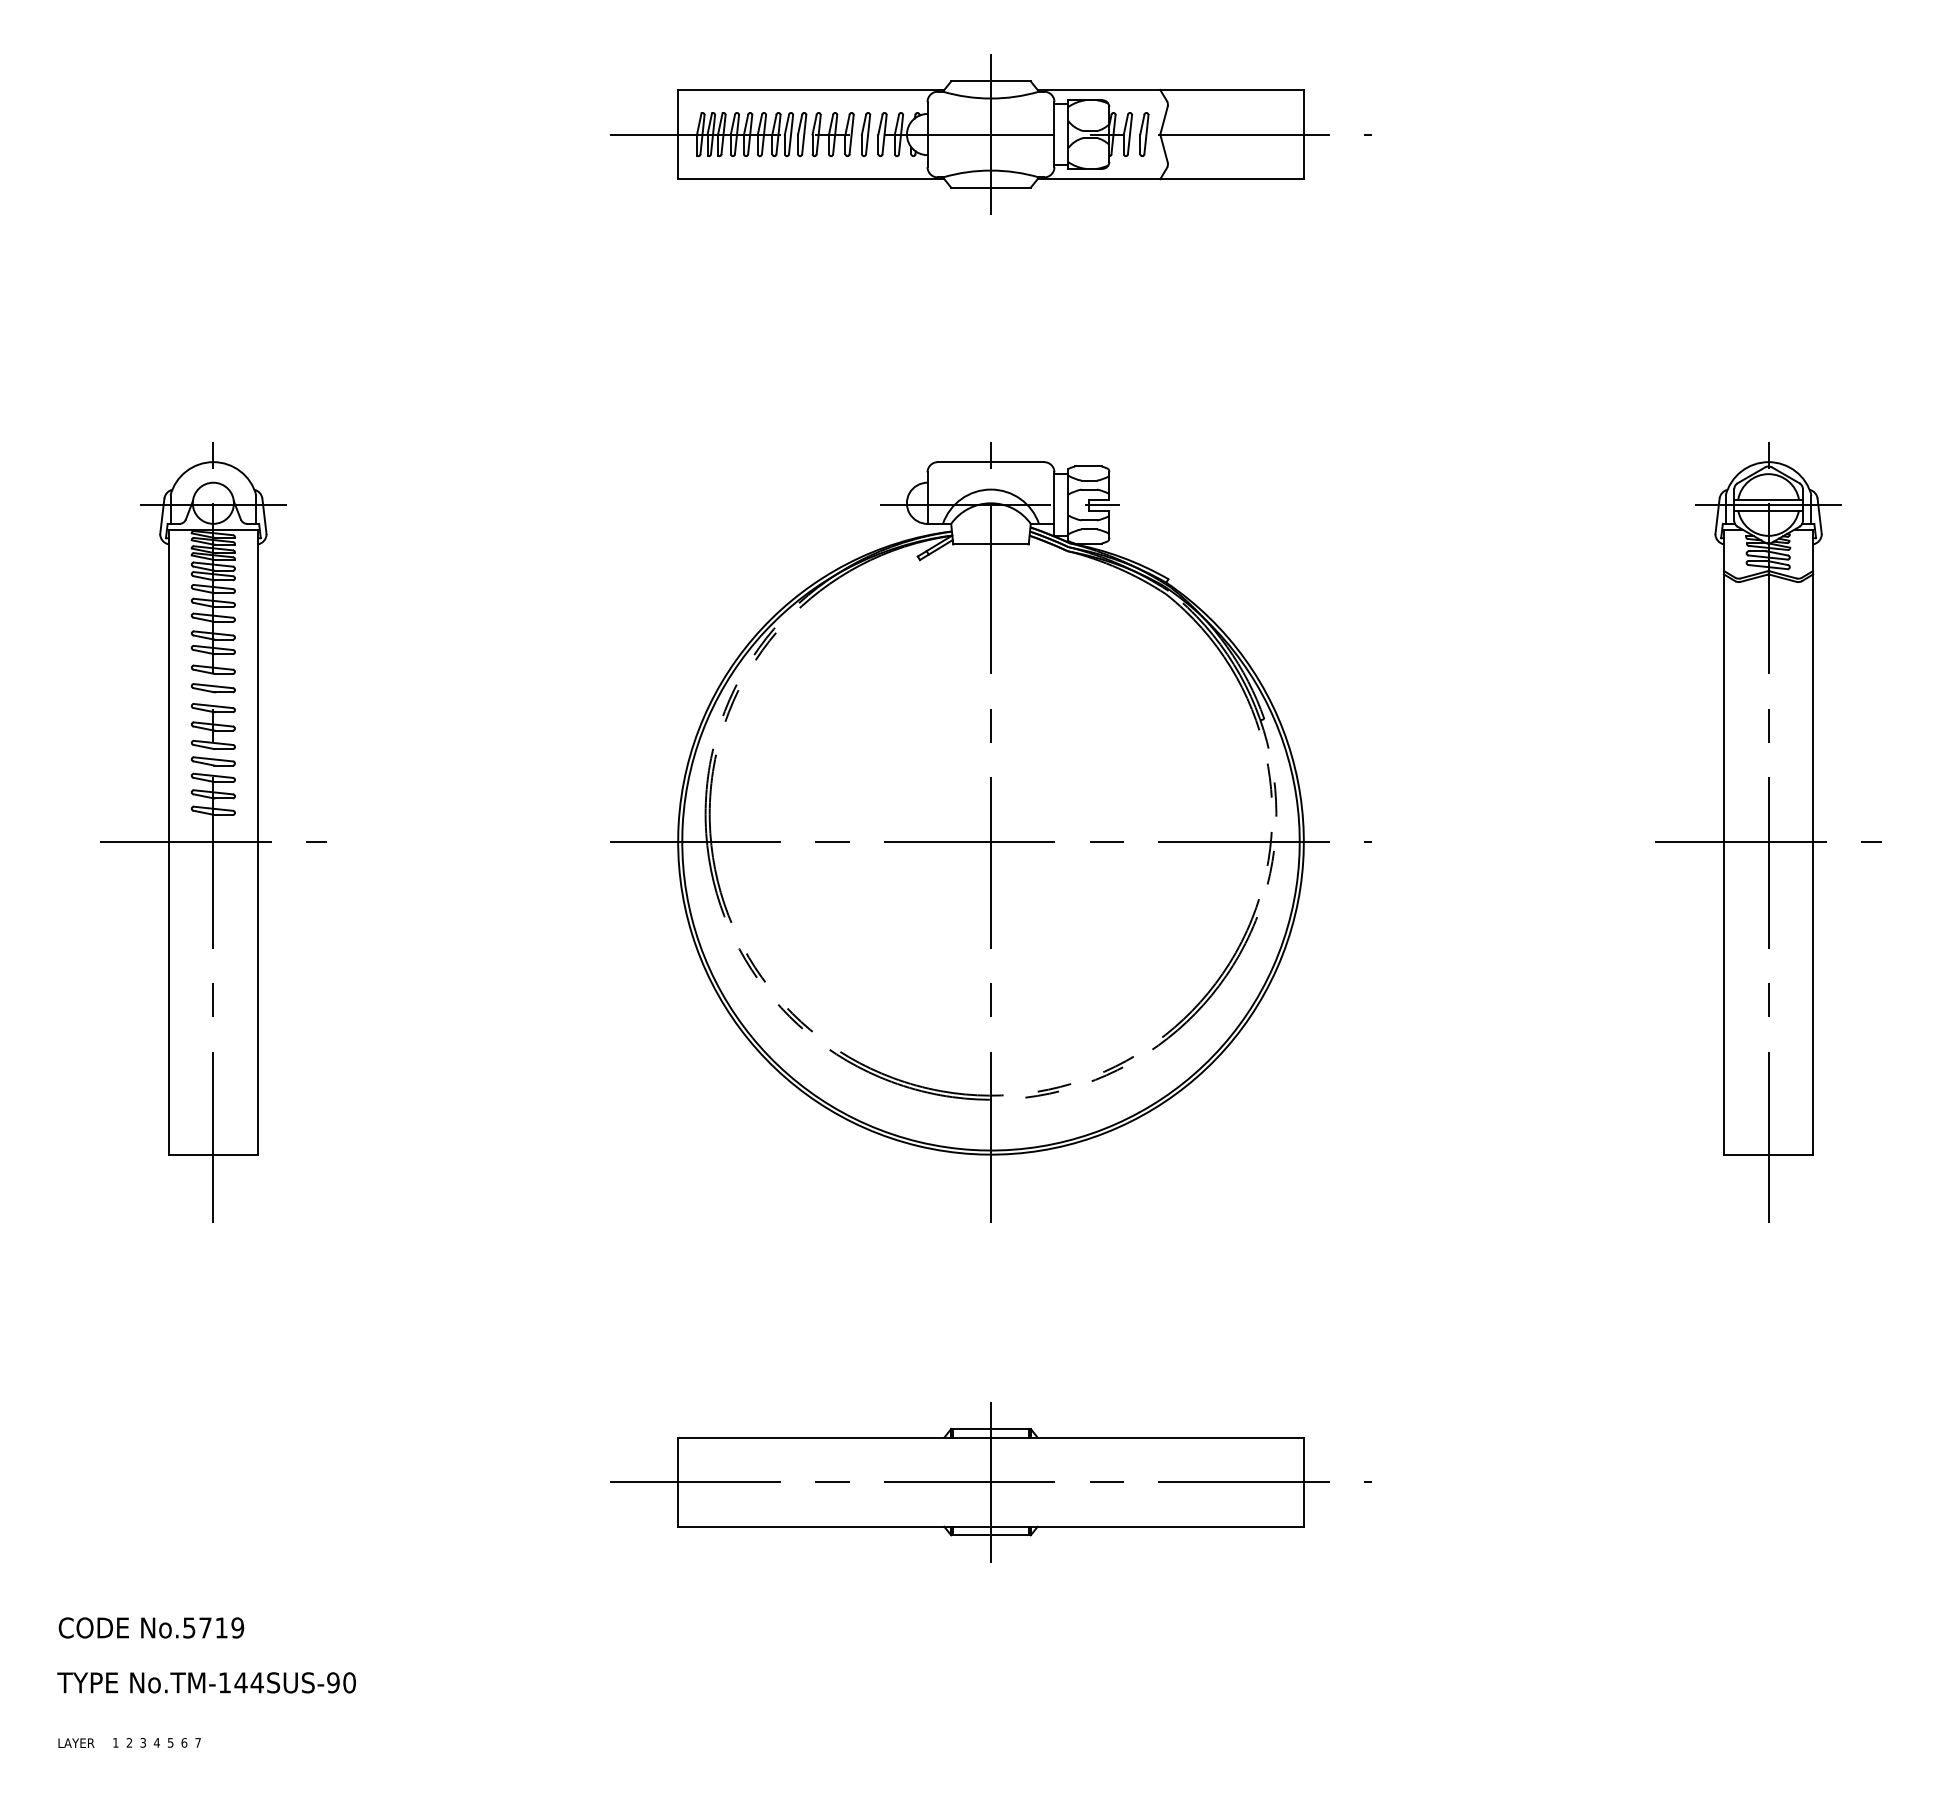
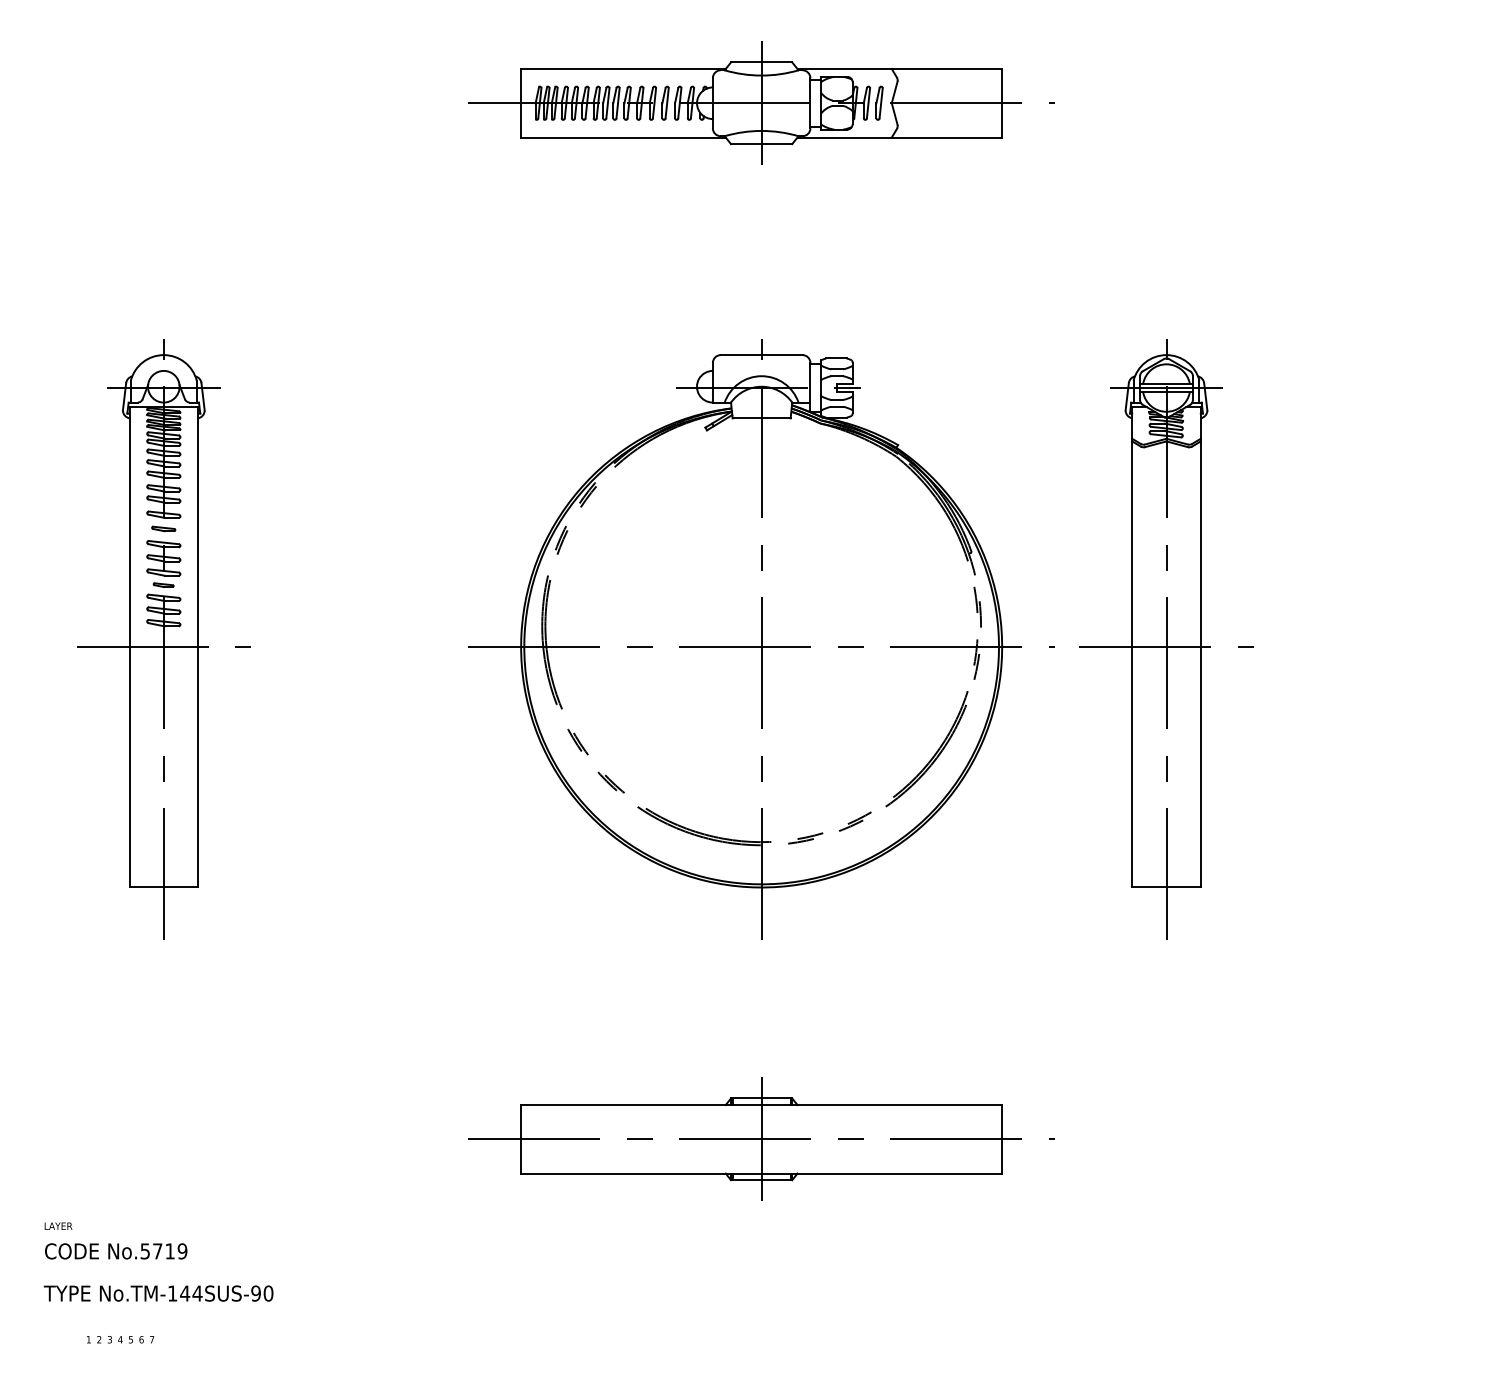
part: (212, 688) -> (163, 529), size x0.7
part: (212, 761) -> (163, 585), size x0.6
part: (1768, 832) -> (1166, 639), moved
text: (76, 1742) -> (58, 1225), moved

